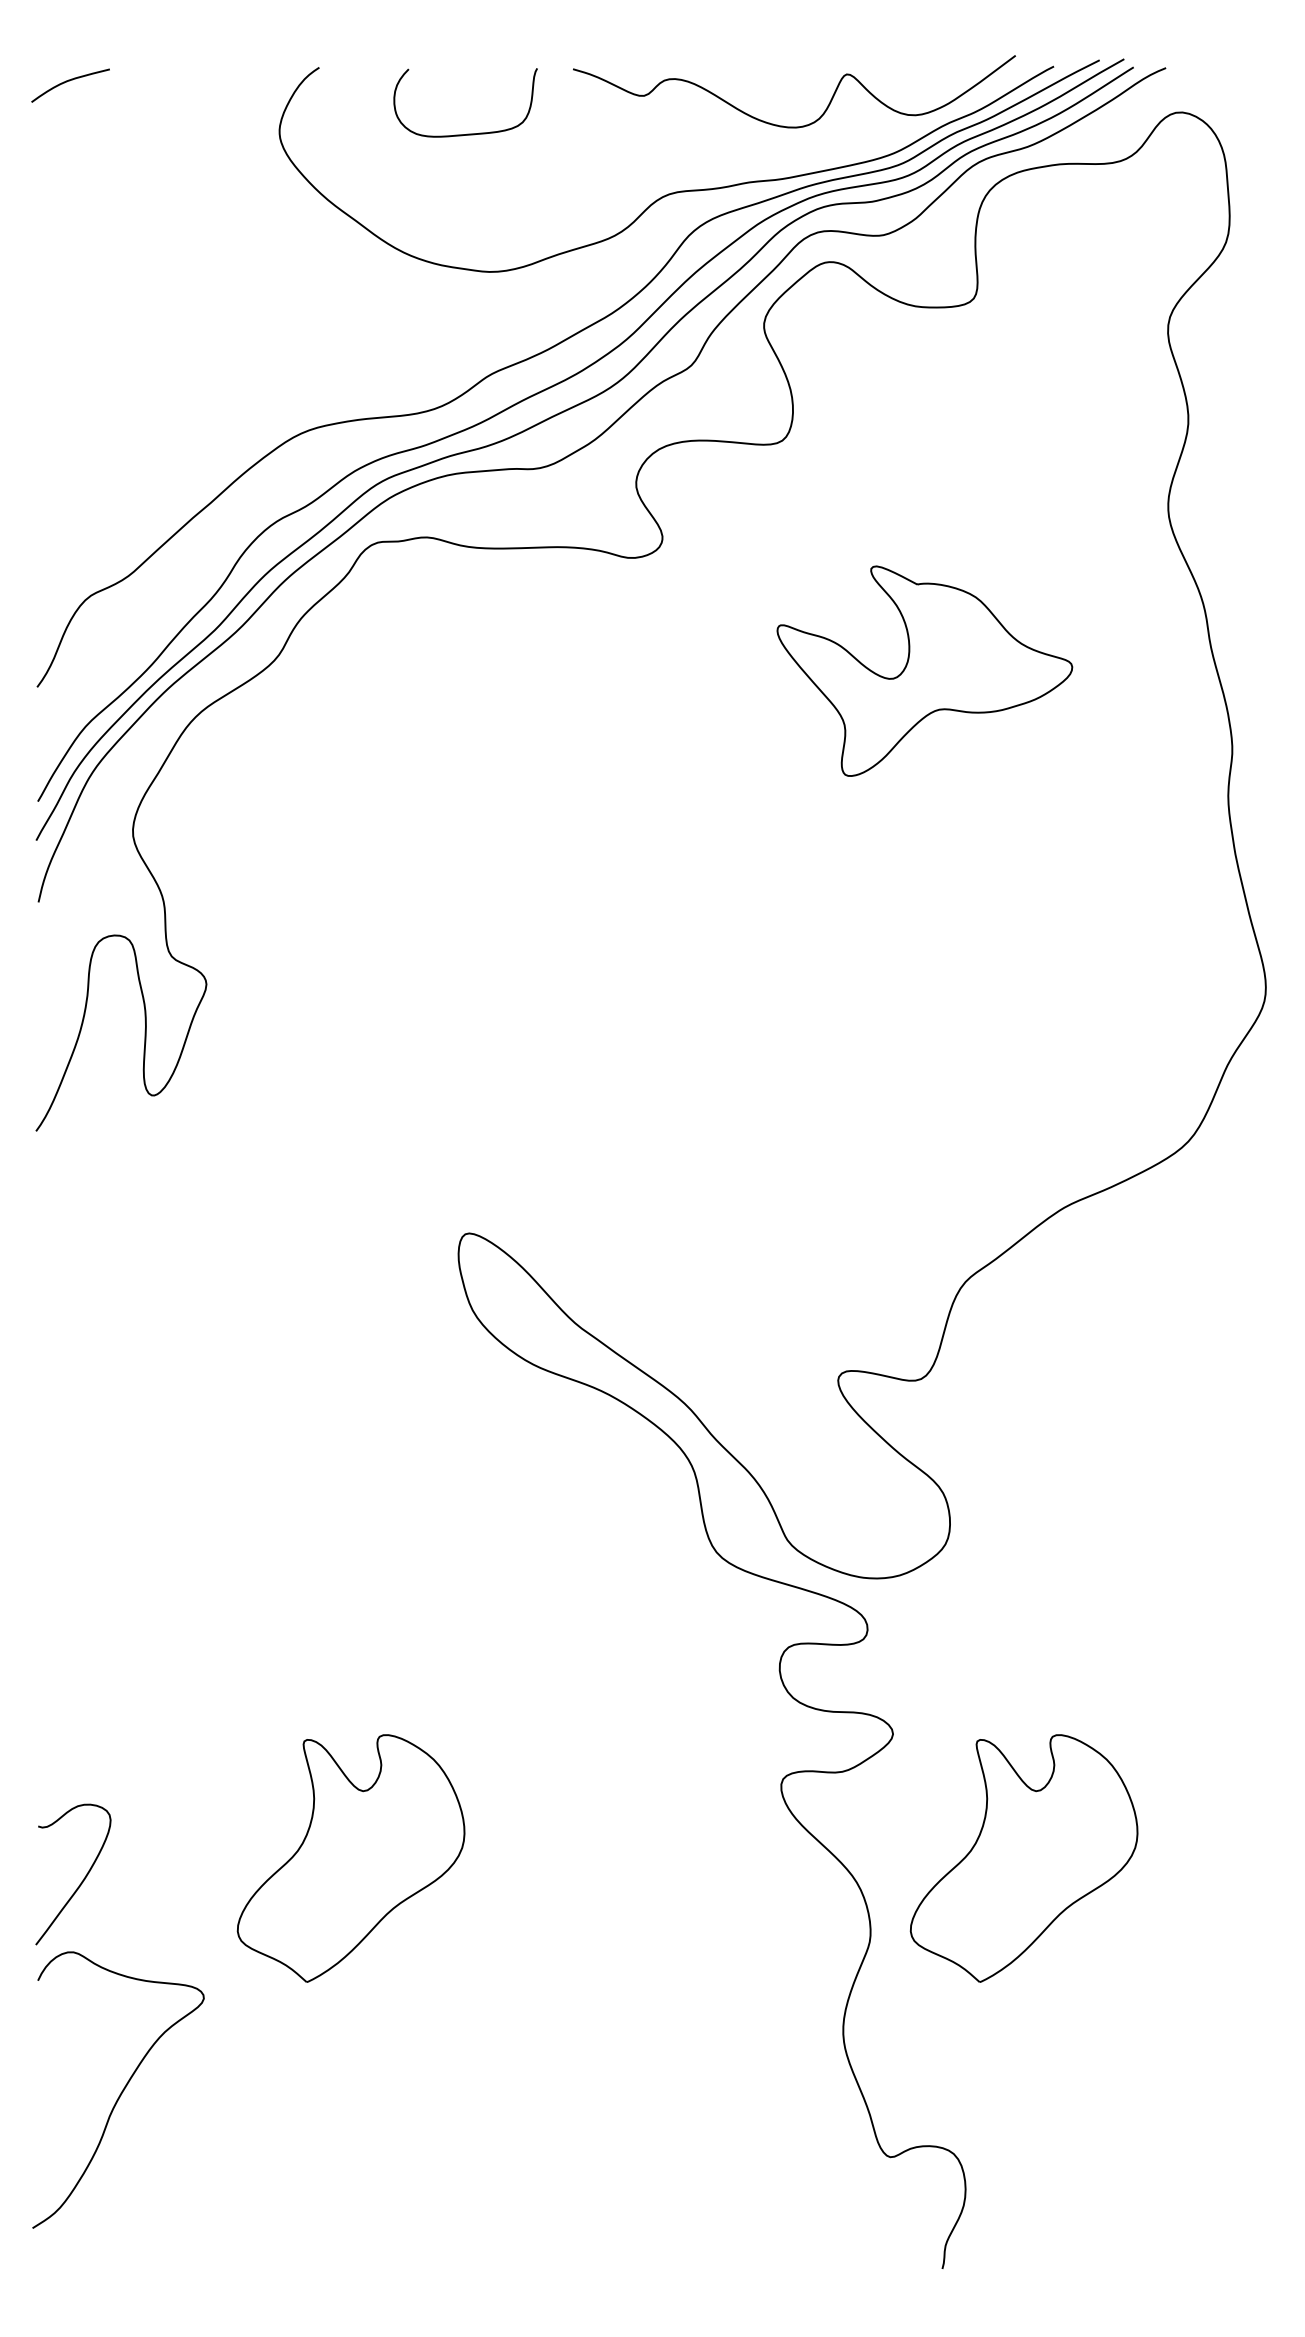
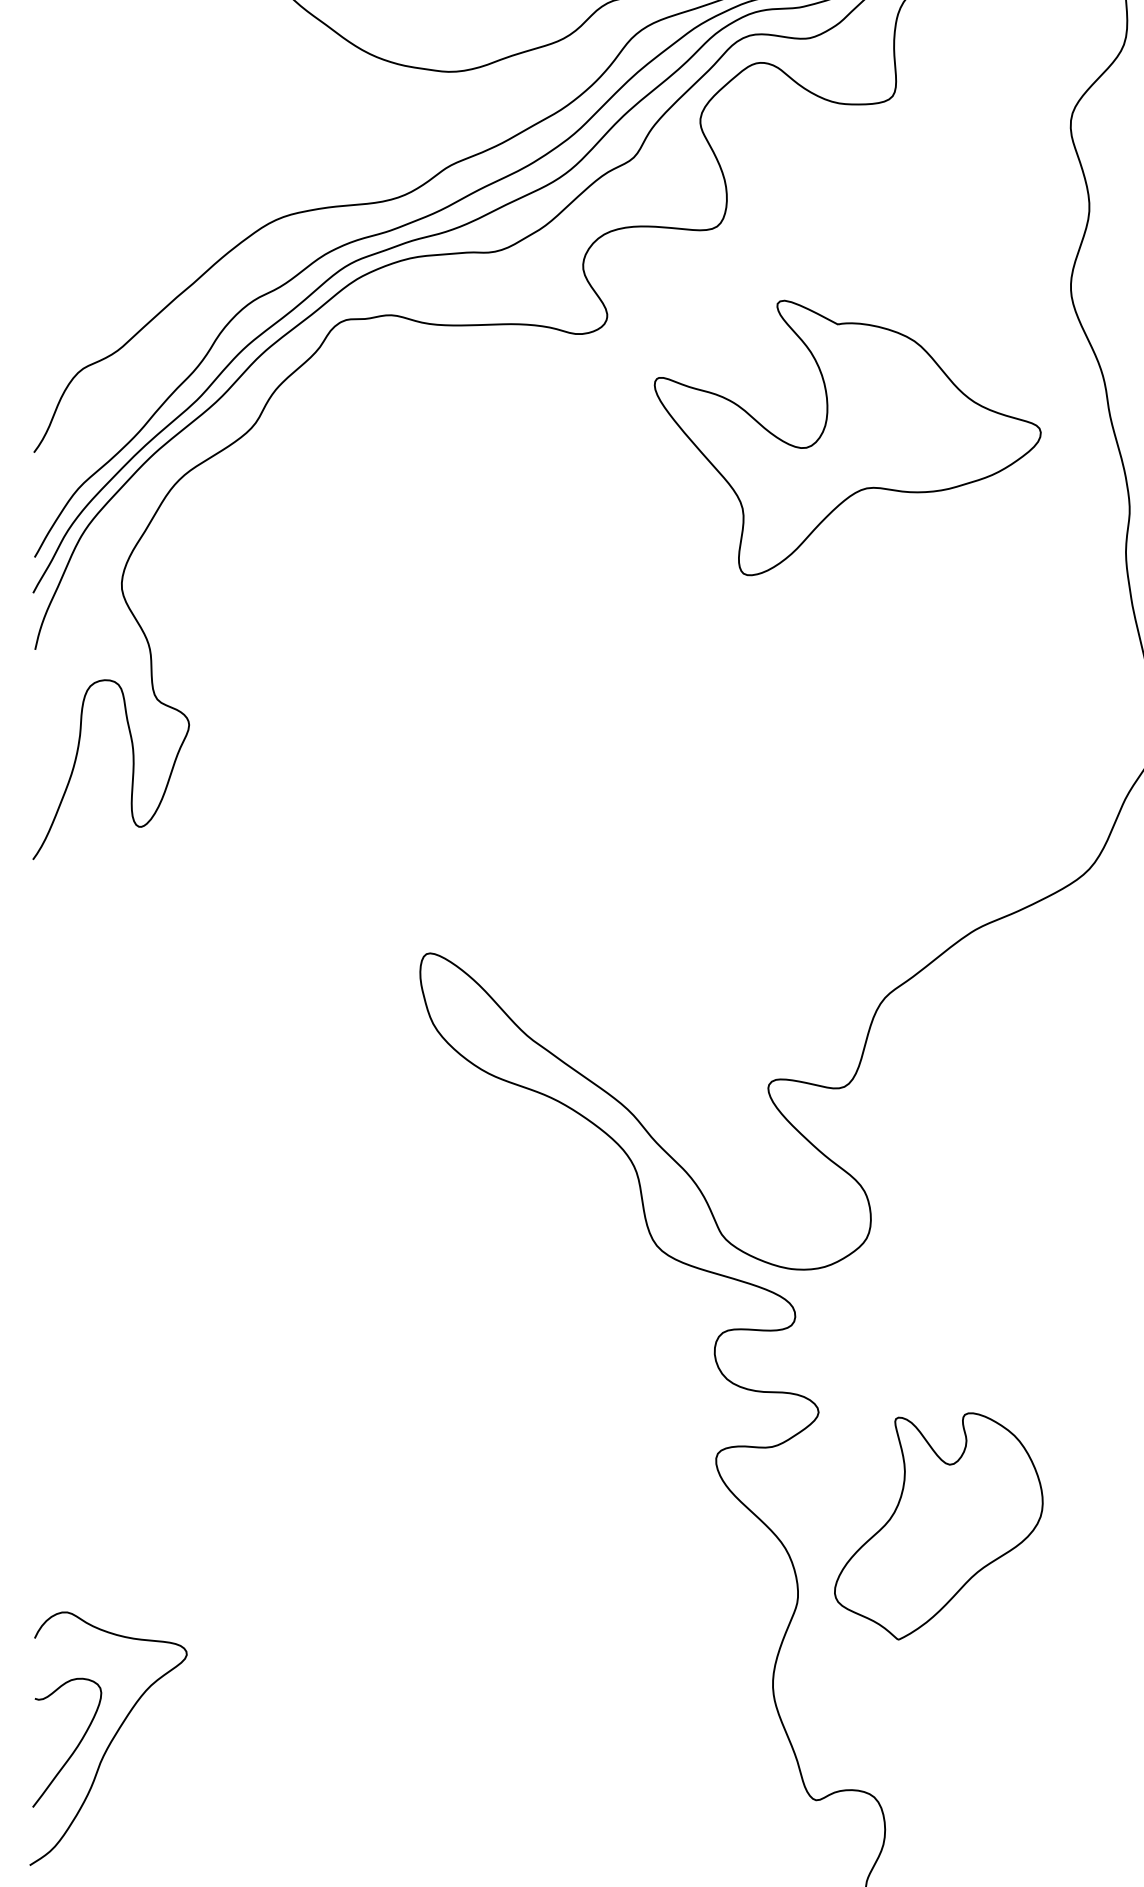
part: (924, 670) -> (847, 437), size x1.43
part: (350, 1858) -> (321, 1526), removed
curve: (81, 1881) -> (74, 1749), moved

